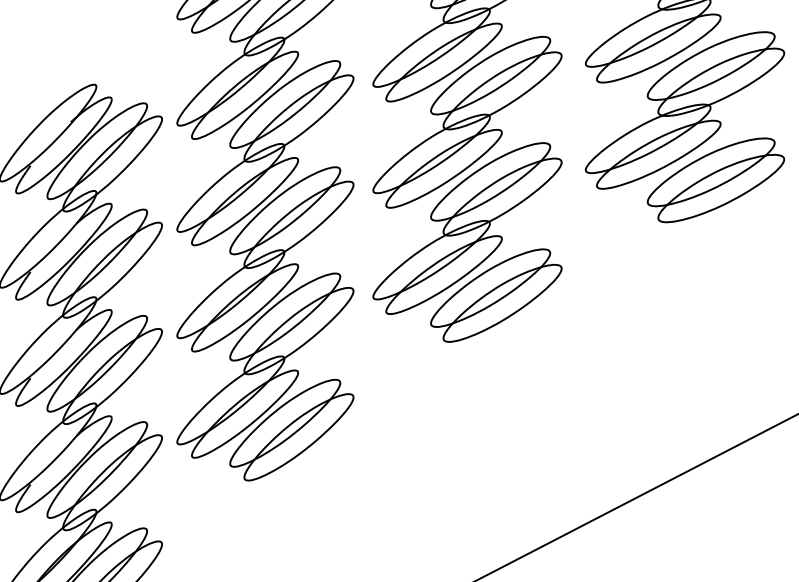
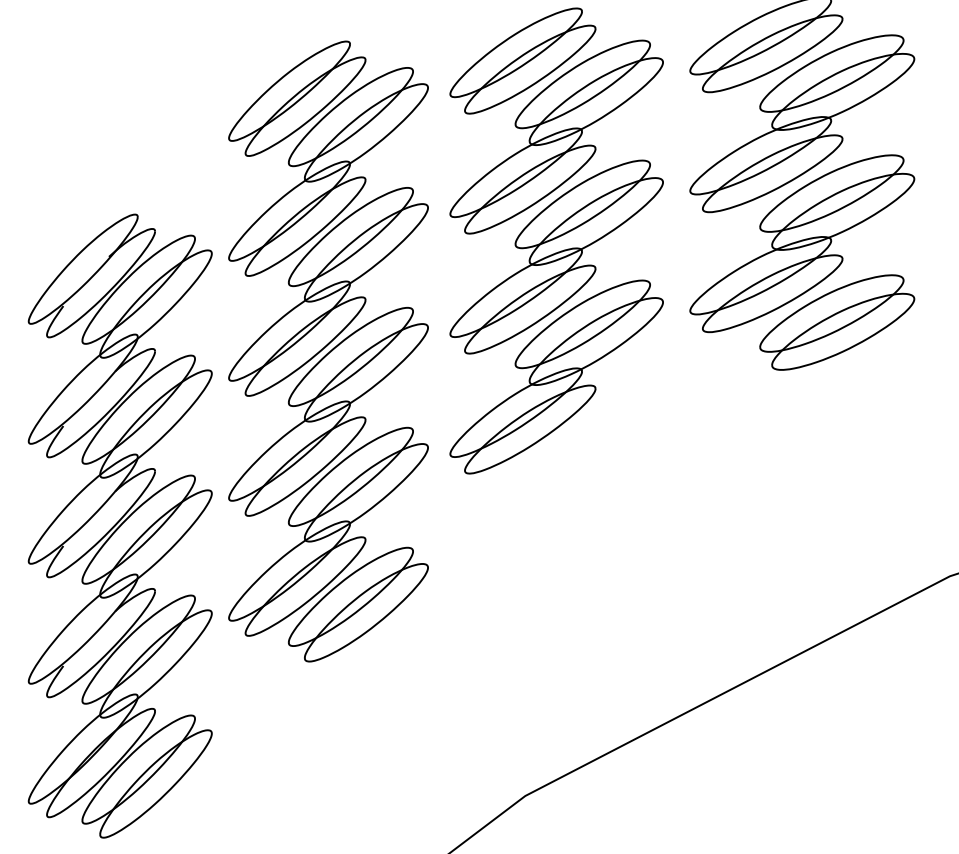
part: (495, 295) -> (588, 452), removed

